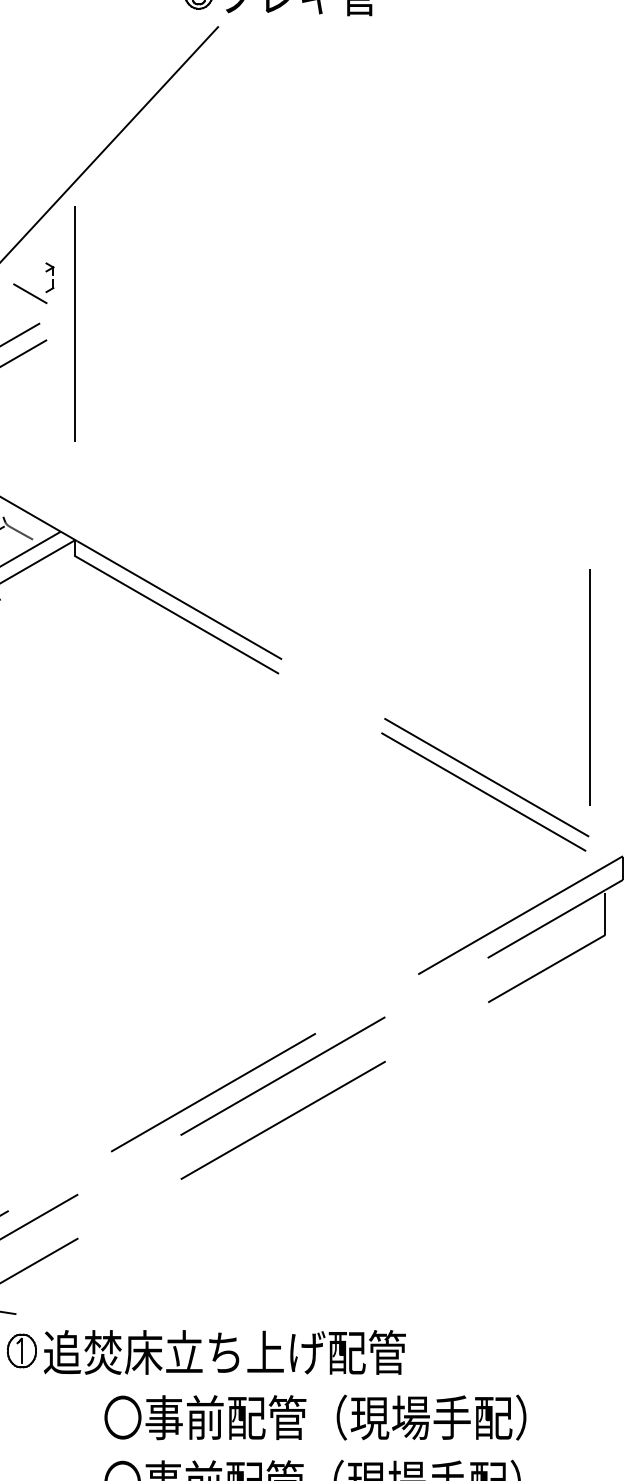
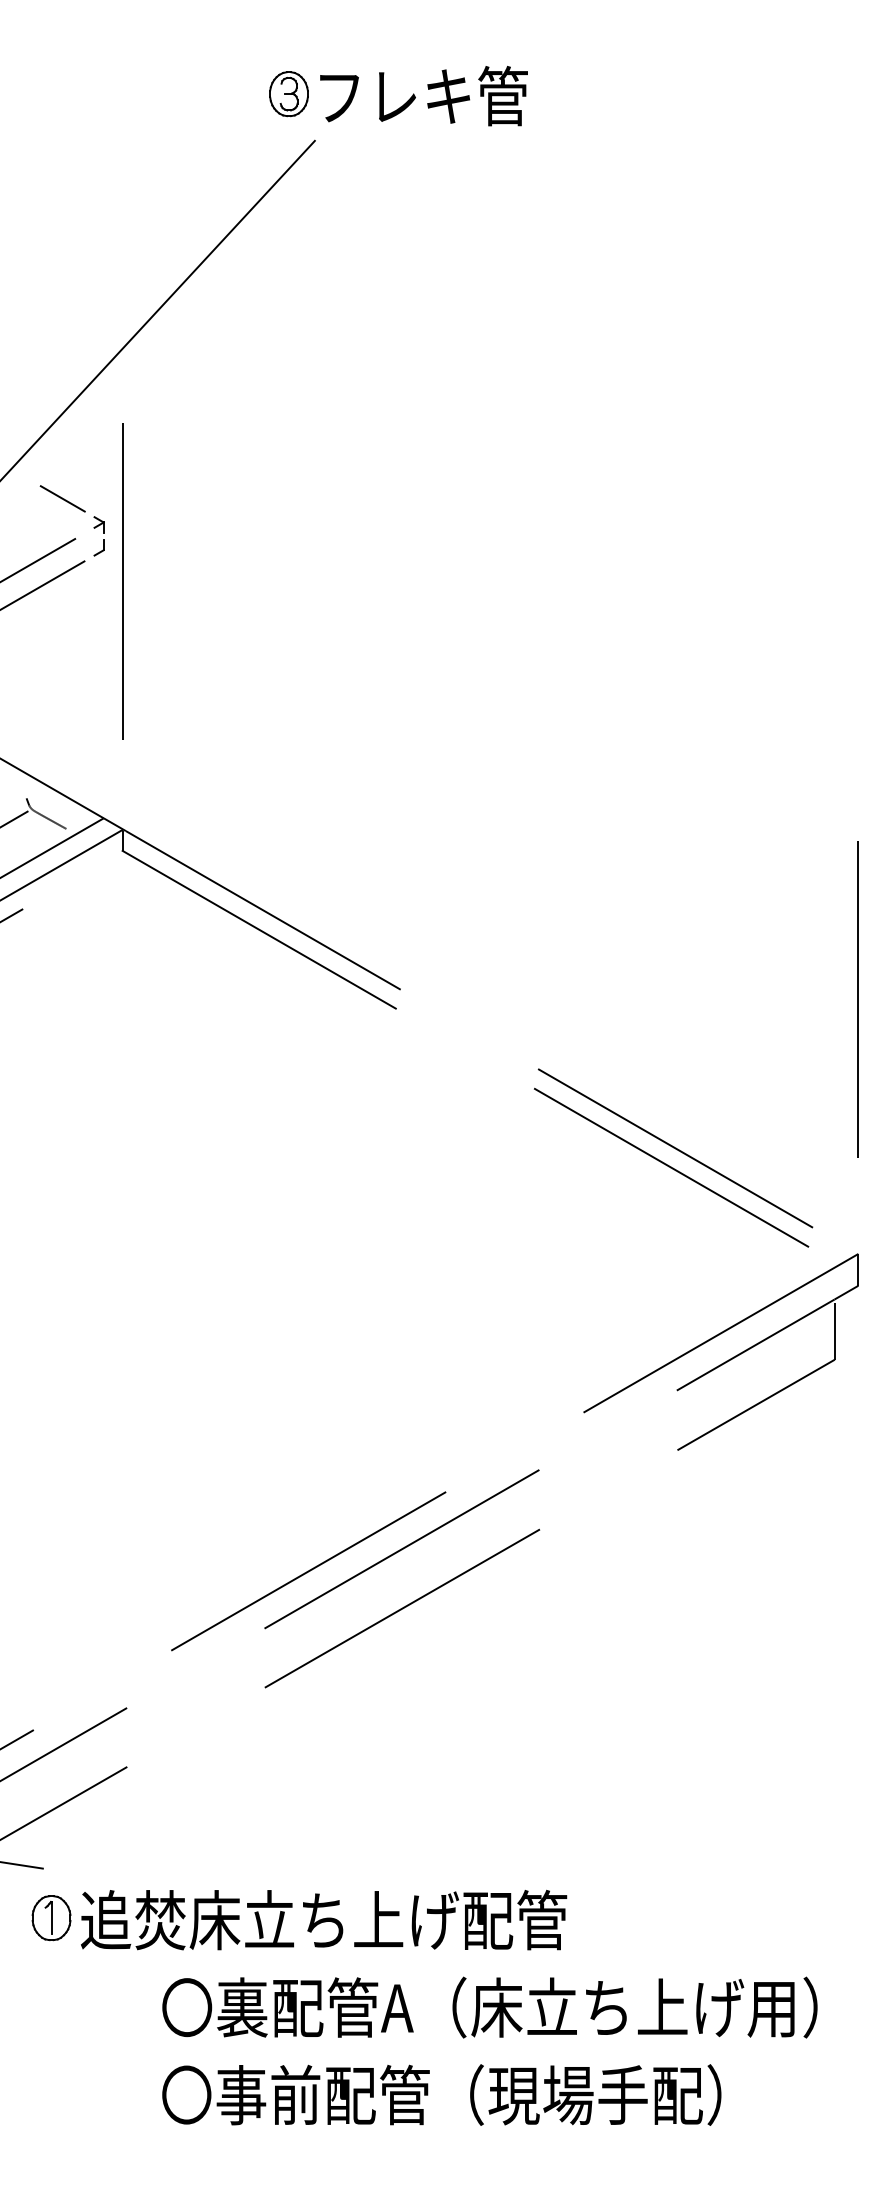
part: (49, 277) -> (98, 536), moved
line: (74, 324) -> (122, 581), moved
line: (589, 687) -> (857, 999), moved
text: (369, 1417) -> (517, 2007), 〇事前配管（現場手配） -> 〇裏配管A（床立ち上げ用）

